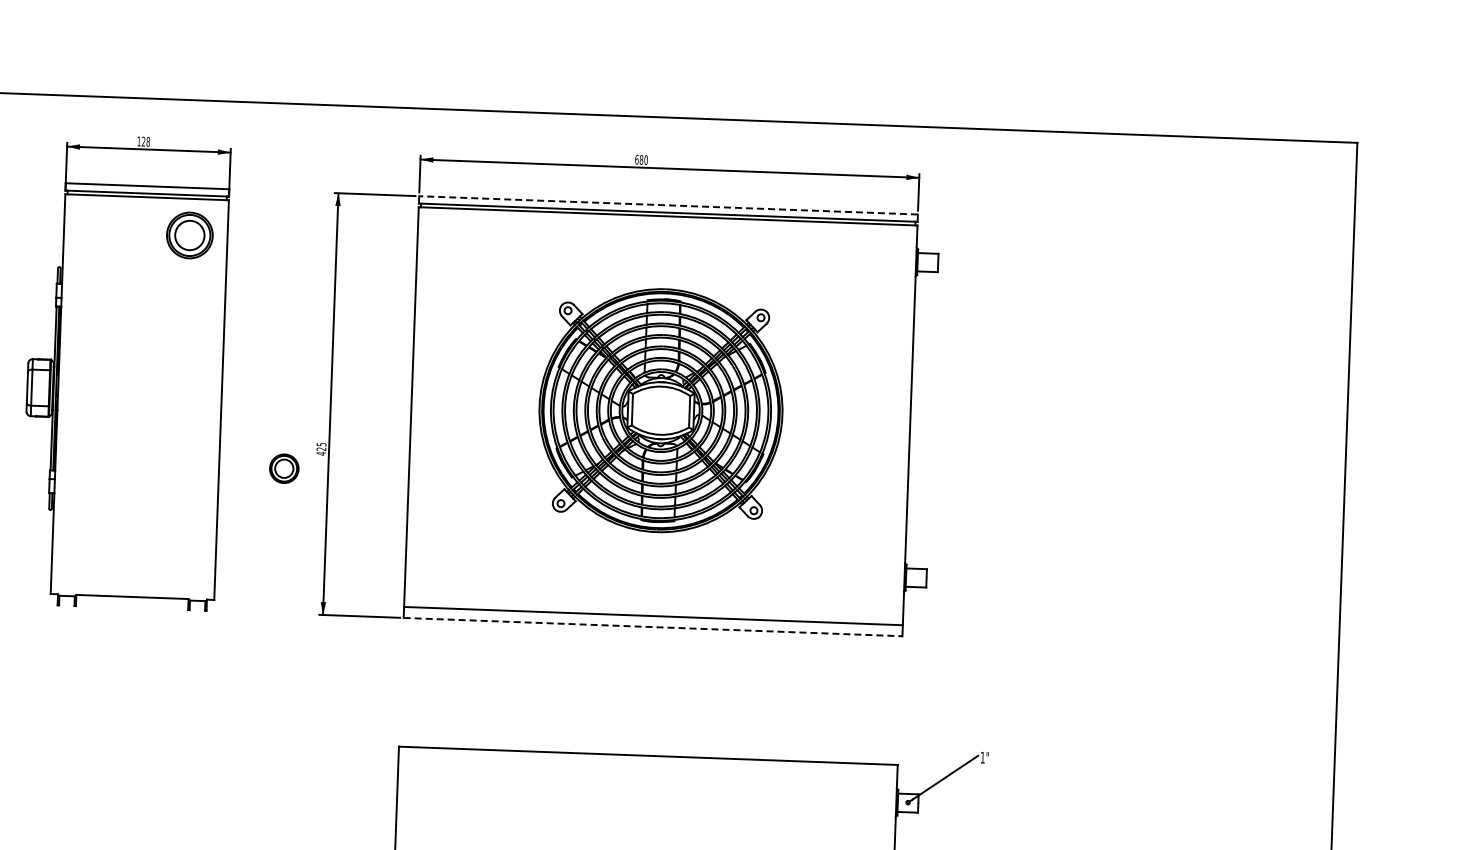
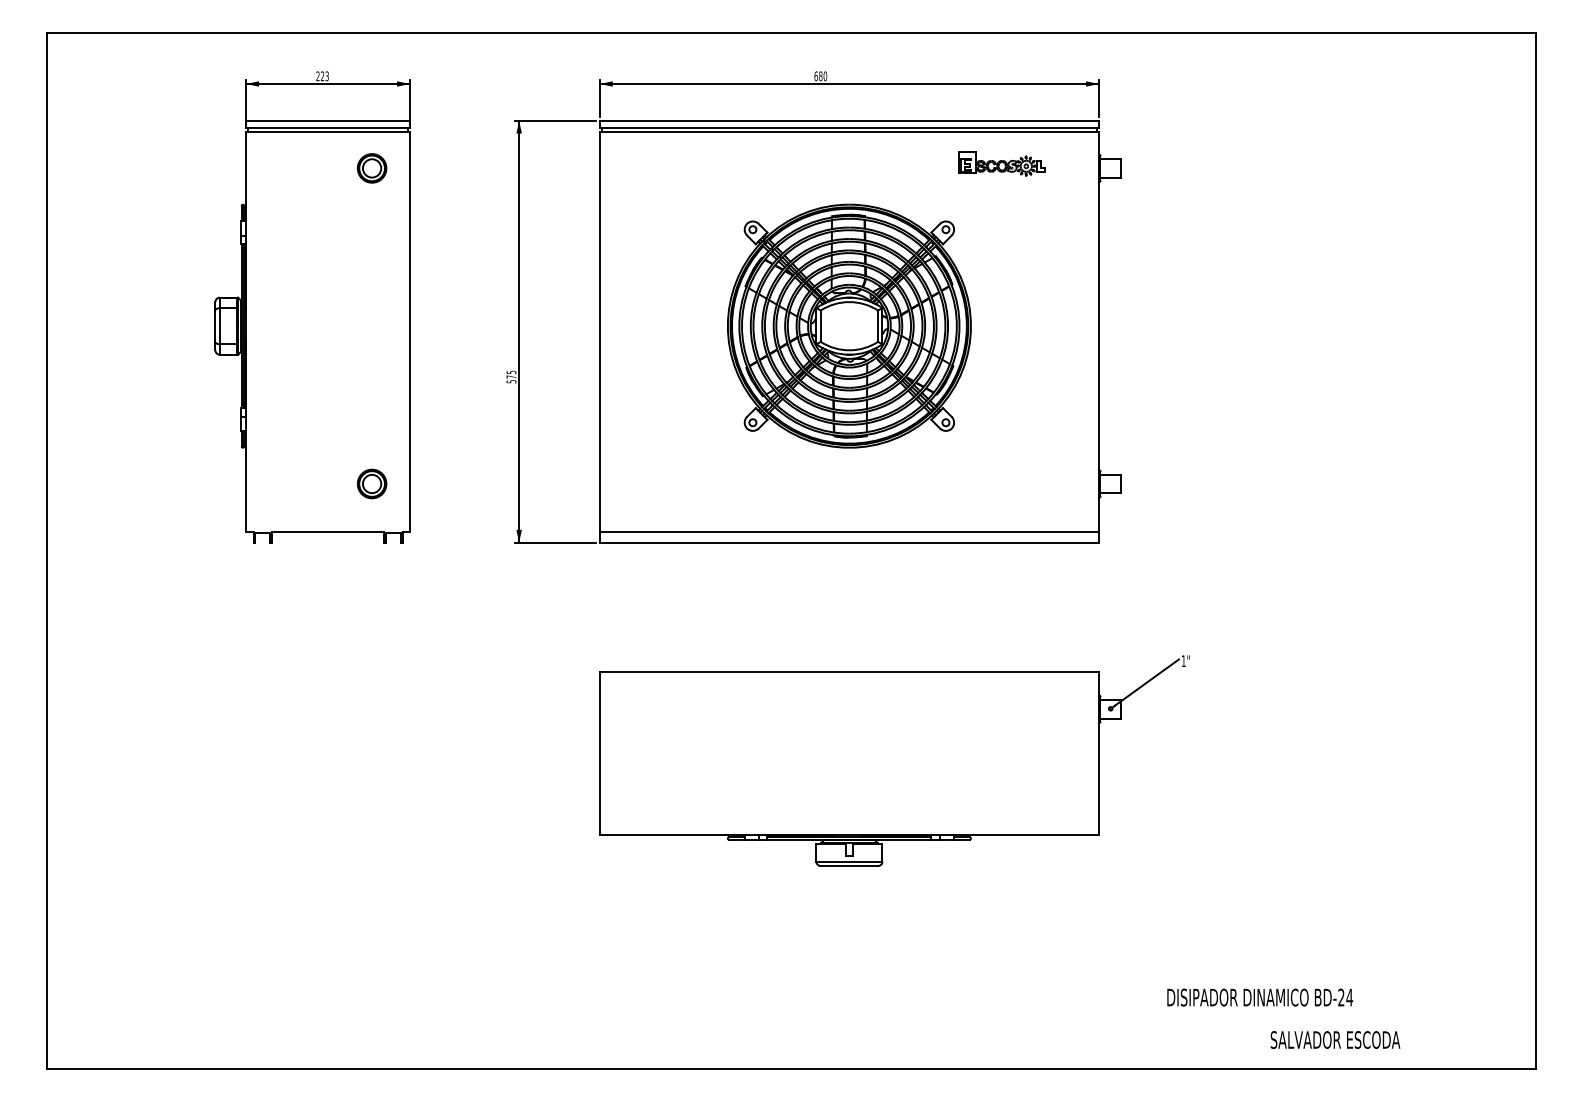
text: (143, 141) -> (322, 76), 128 -> 223
line: (668, 205) -> (849, 120), dashed -> solid
part: (189, 235) -> (371, 168), size x0.62
part: (818, 253) -> (1001, 163), added
text: (321, 451) -> (511, 379), 425 -> 575
part: (283, 468) -> (371, 483), moved
line: (653, 626) -> (849, 542), dashed -> solid

